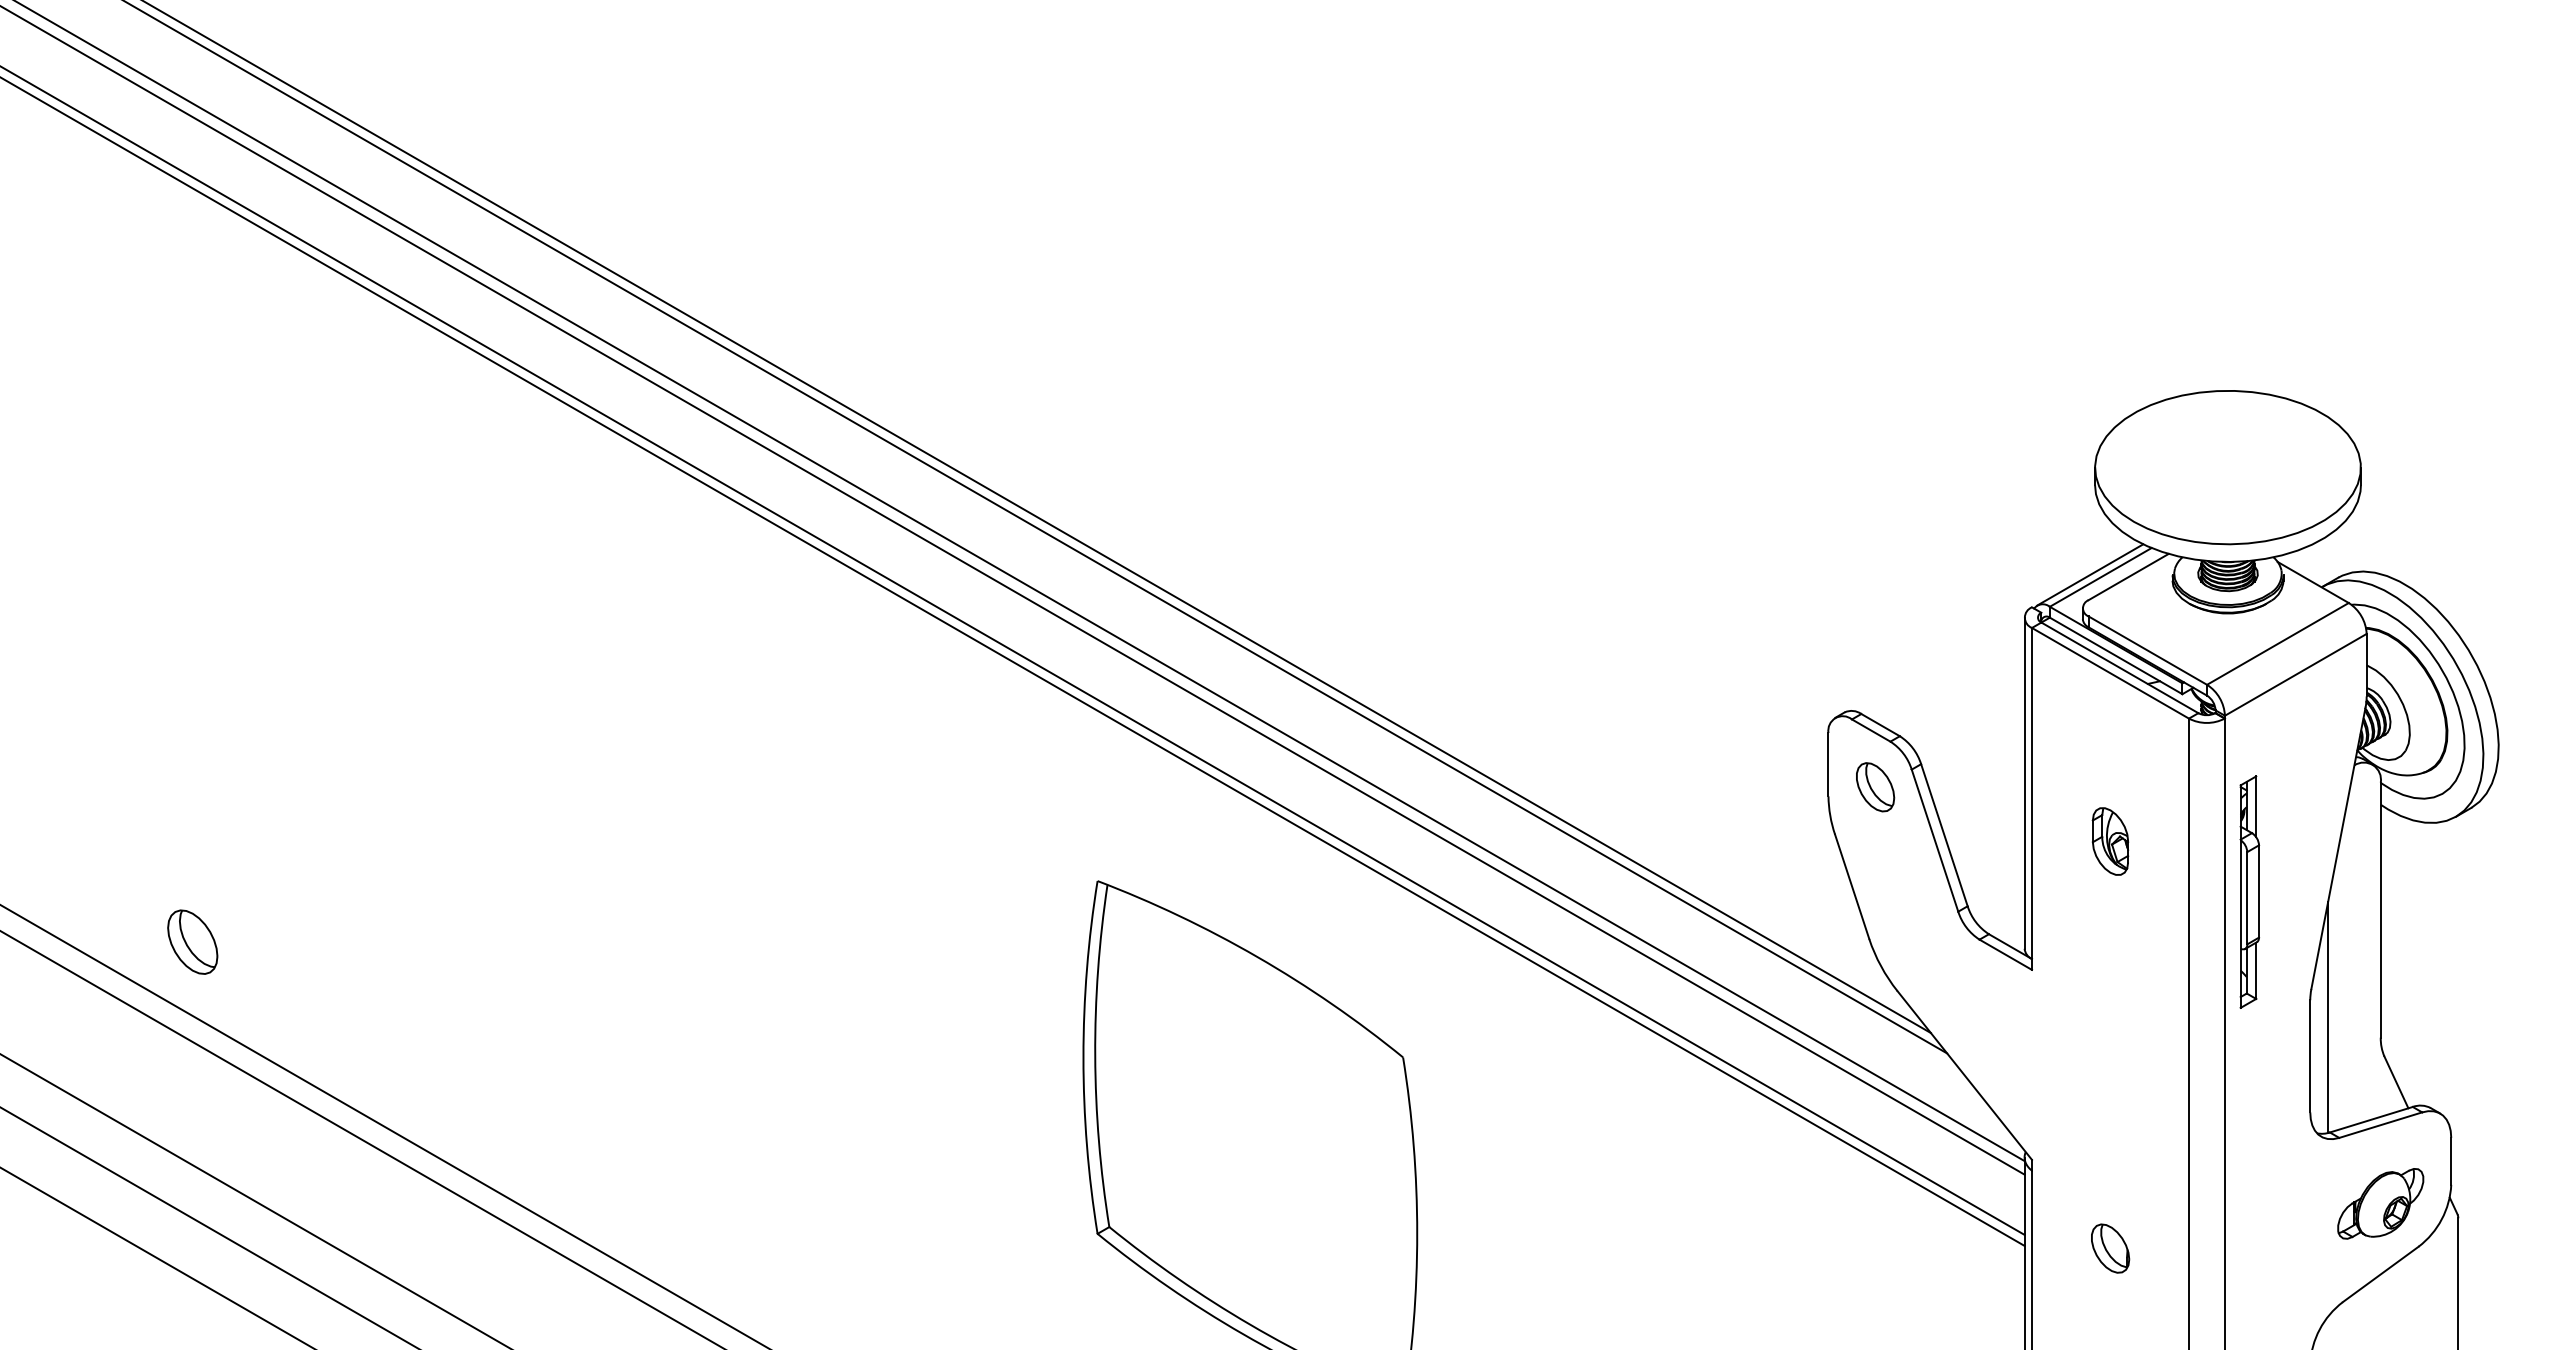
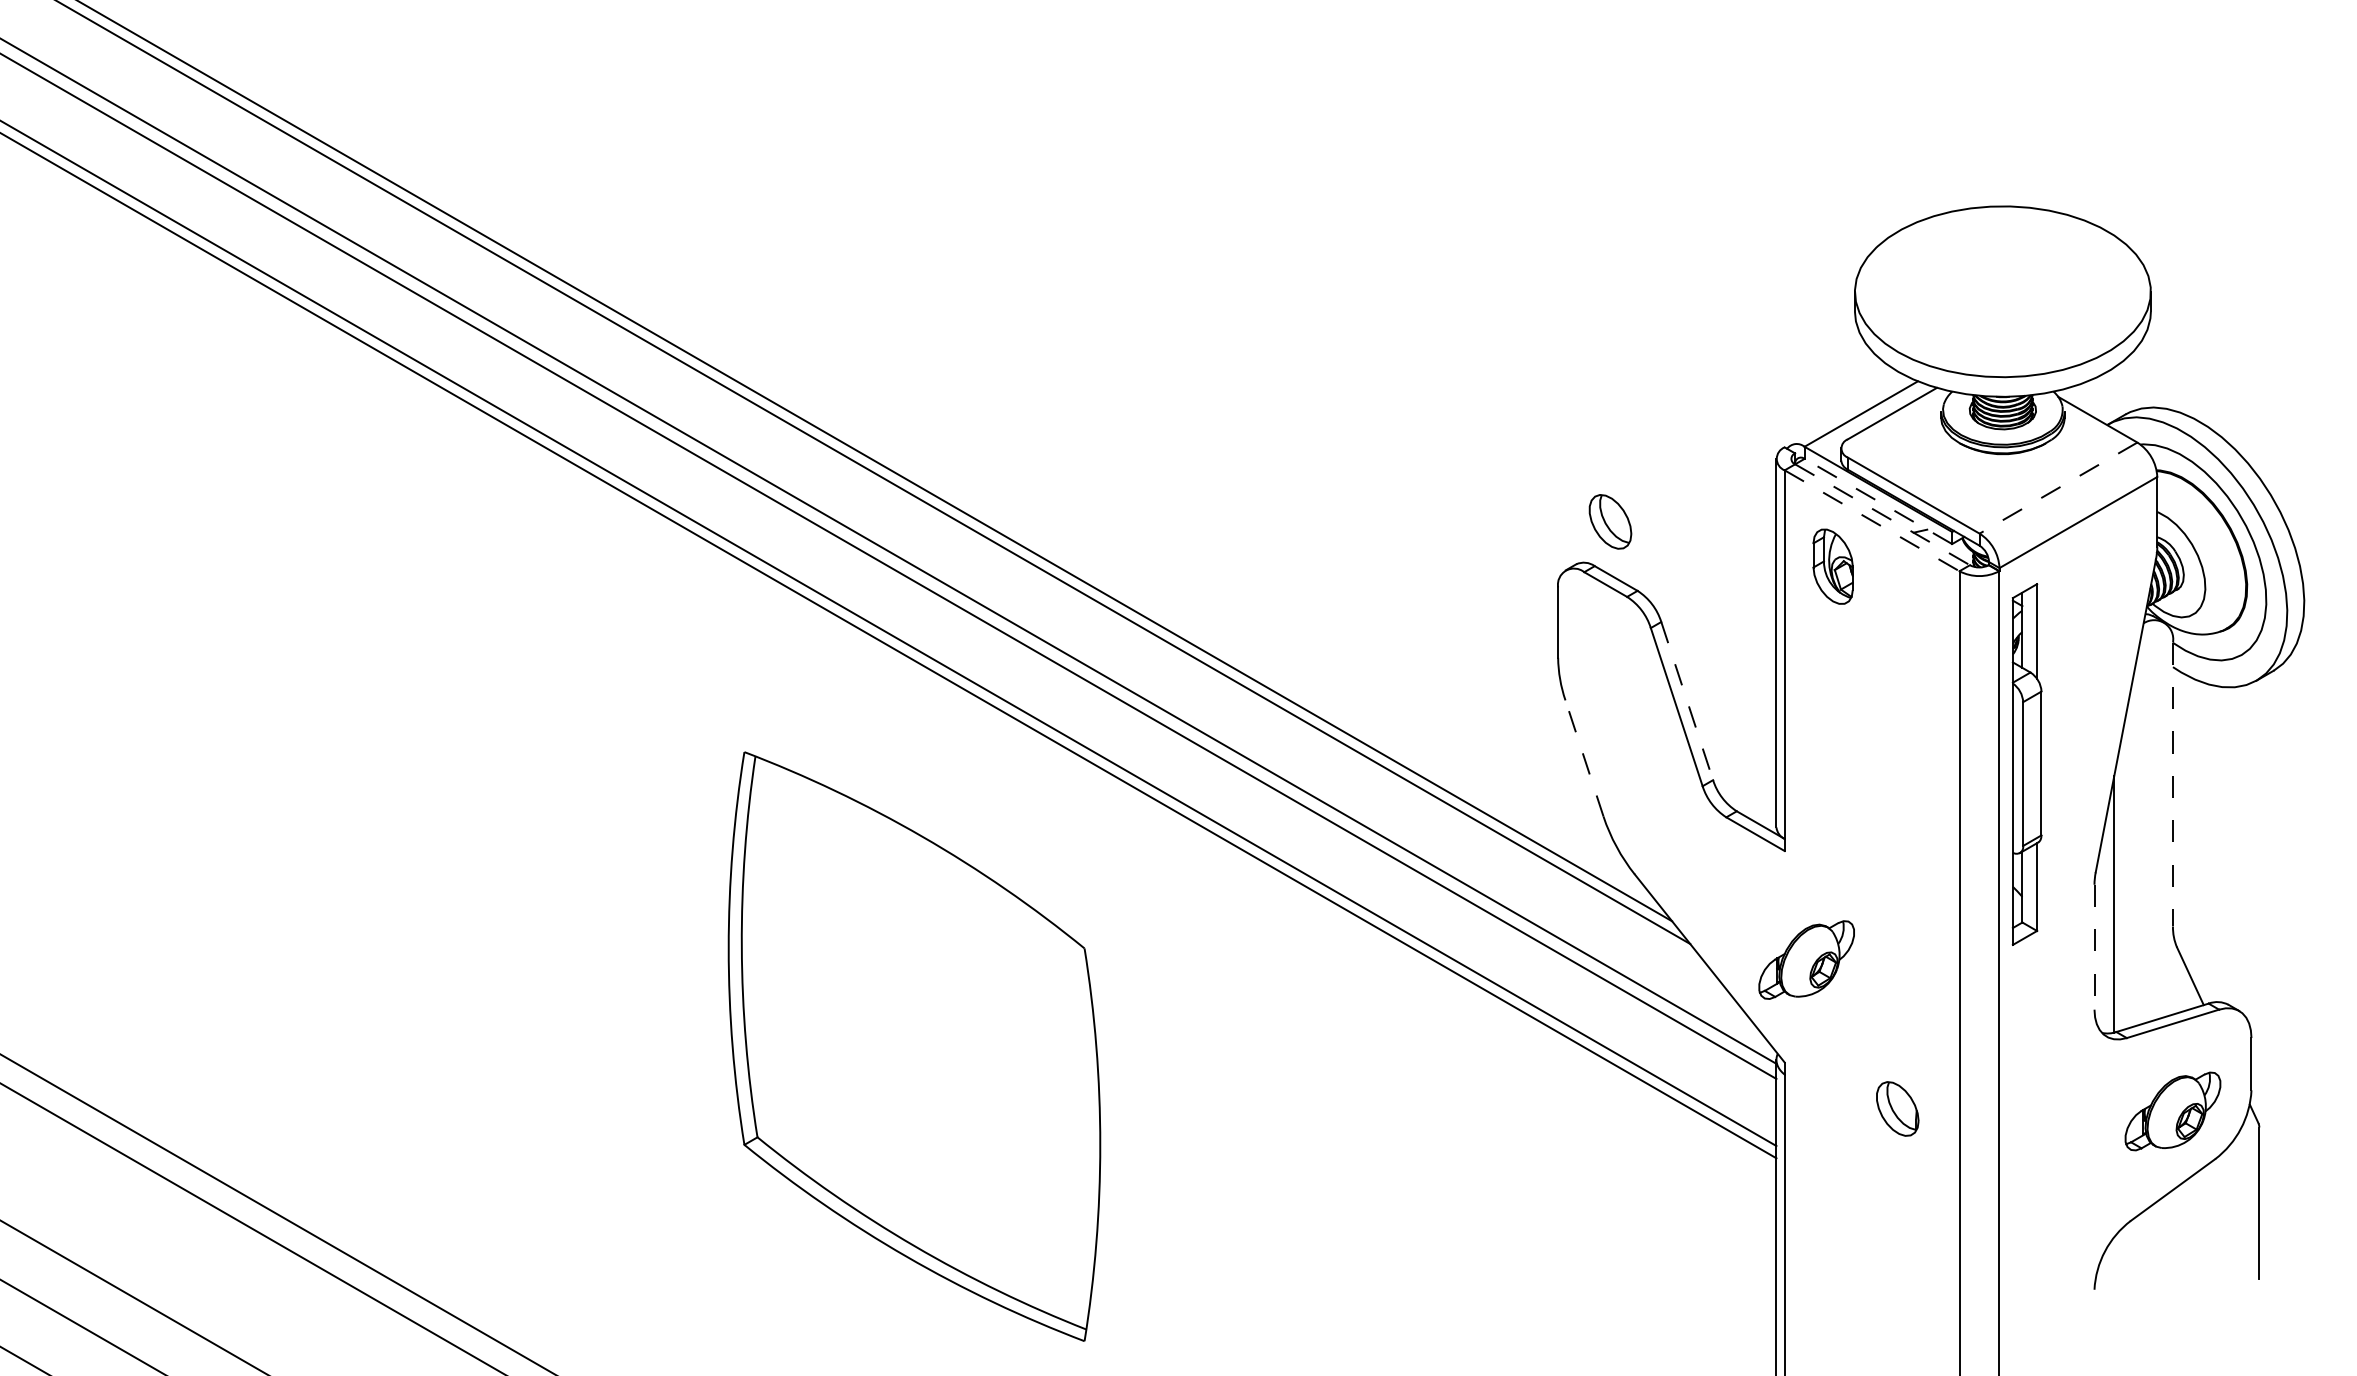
line: (2090, 574) -> (1849, 410), removed
line: (2277, 643) -> (2058, 487), solid -> dashed
line: (2116, 655) -> (1878, 500), solid -> dashed
line: (2119, 667) -> (1882, 514), solid -> dashed
line: (2110, 673) -> (1872, 521), solid -> dashed
part: (1875, 787) -> (1610, 522), moved
line: (1944, 835) -> (1687, 701), solid -> dashed
part: (2110, 841) -> (1833, 566), moved
line: (1852, 886) -> (1584, 758), solid -> dashed
part: (2249, 891) -> (2026, 763), size x1.4
line: (2380, 910) -> (2172, 784), solid -> dashed
line: (2310, 1056) -> (2094, 947), solid -> dashed
part: (2051, 1067) -> (1806, 959), added
part: (2110, 1248) -> (1897, 1108), moved

